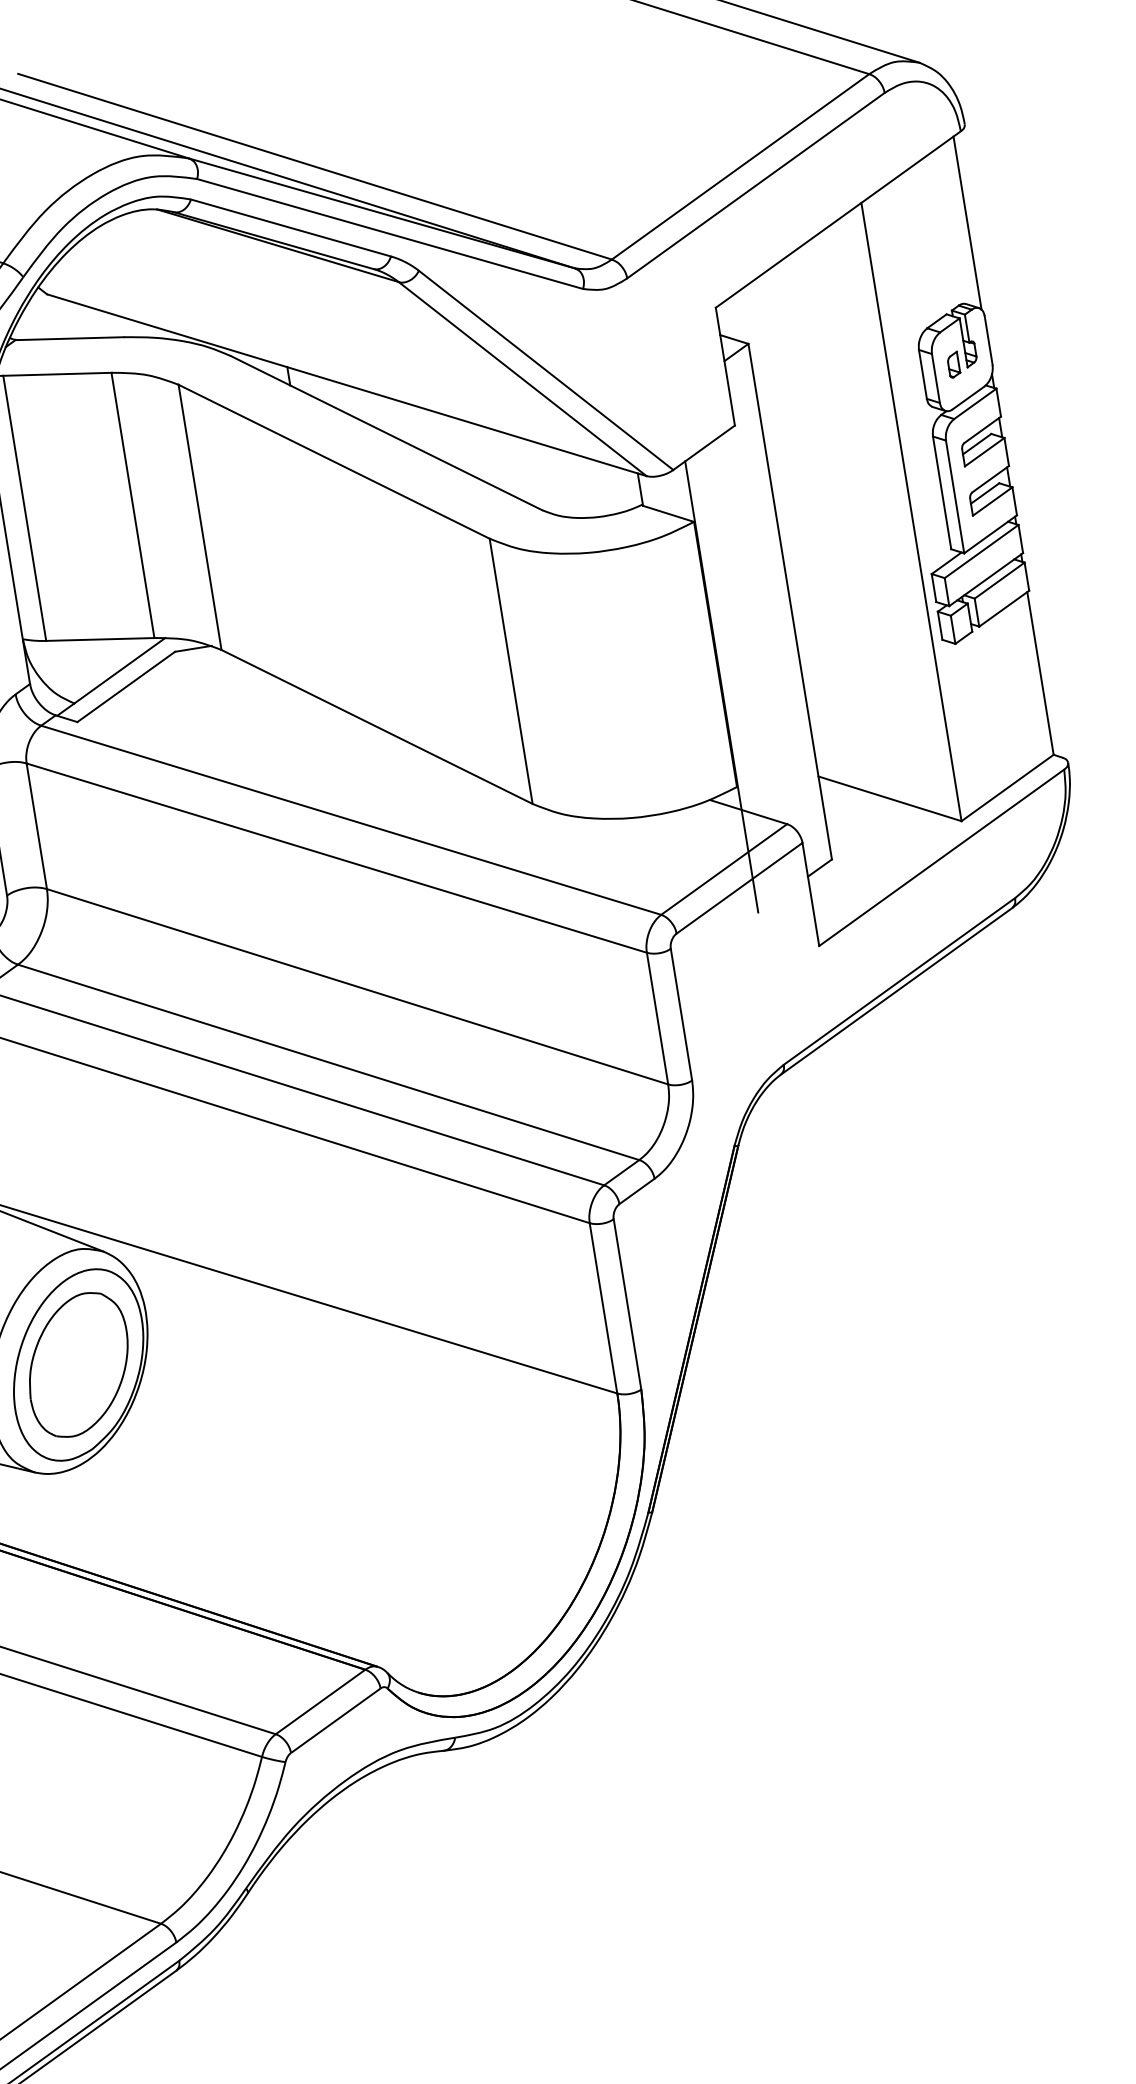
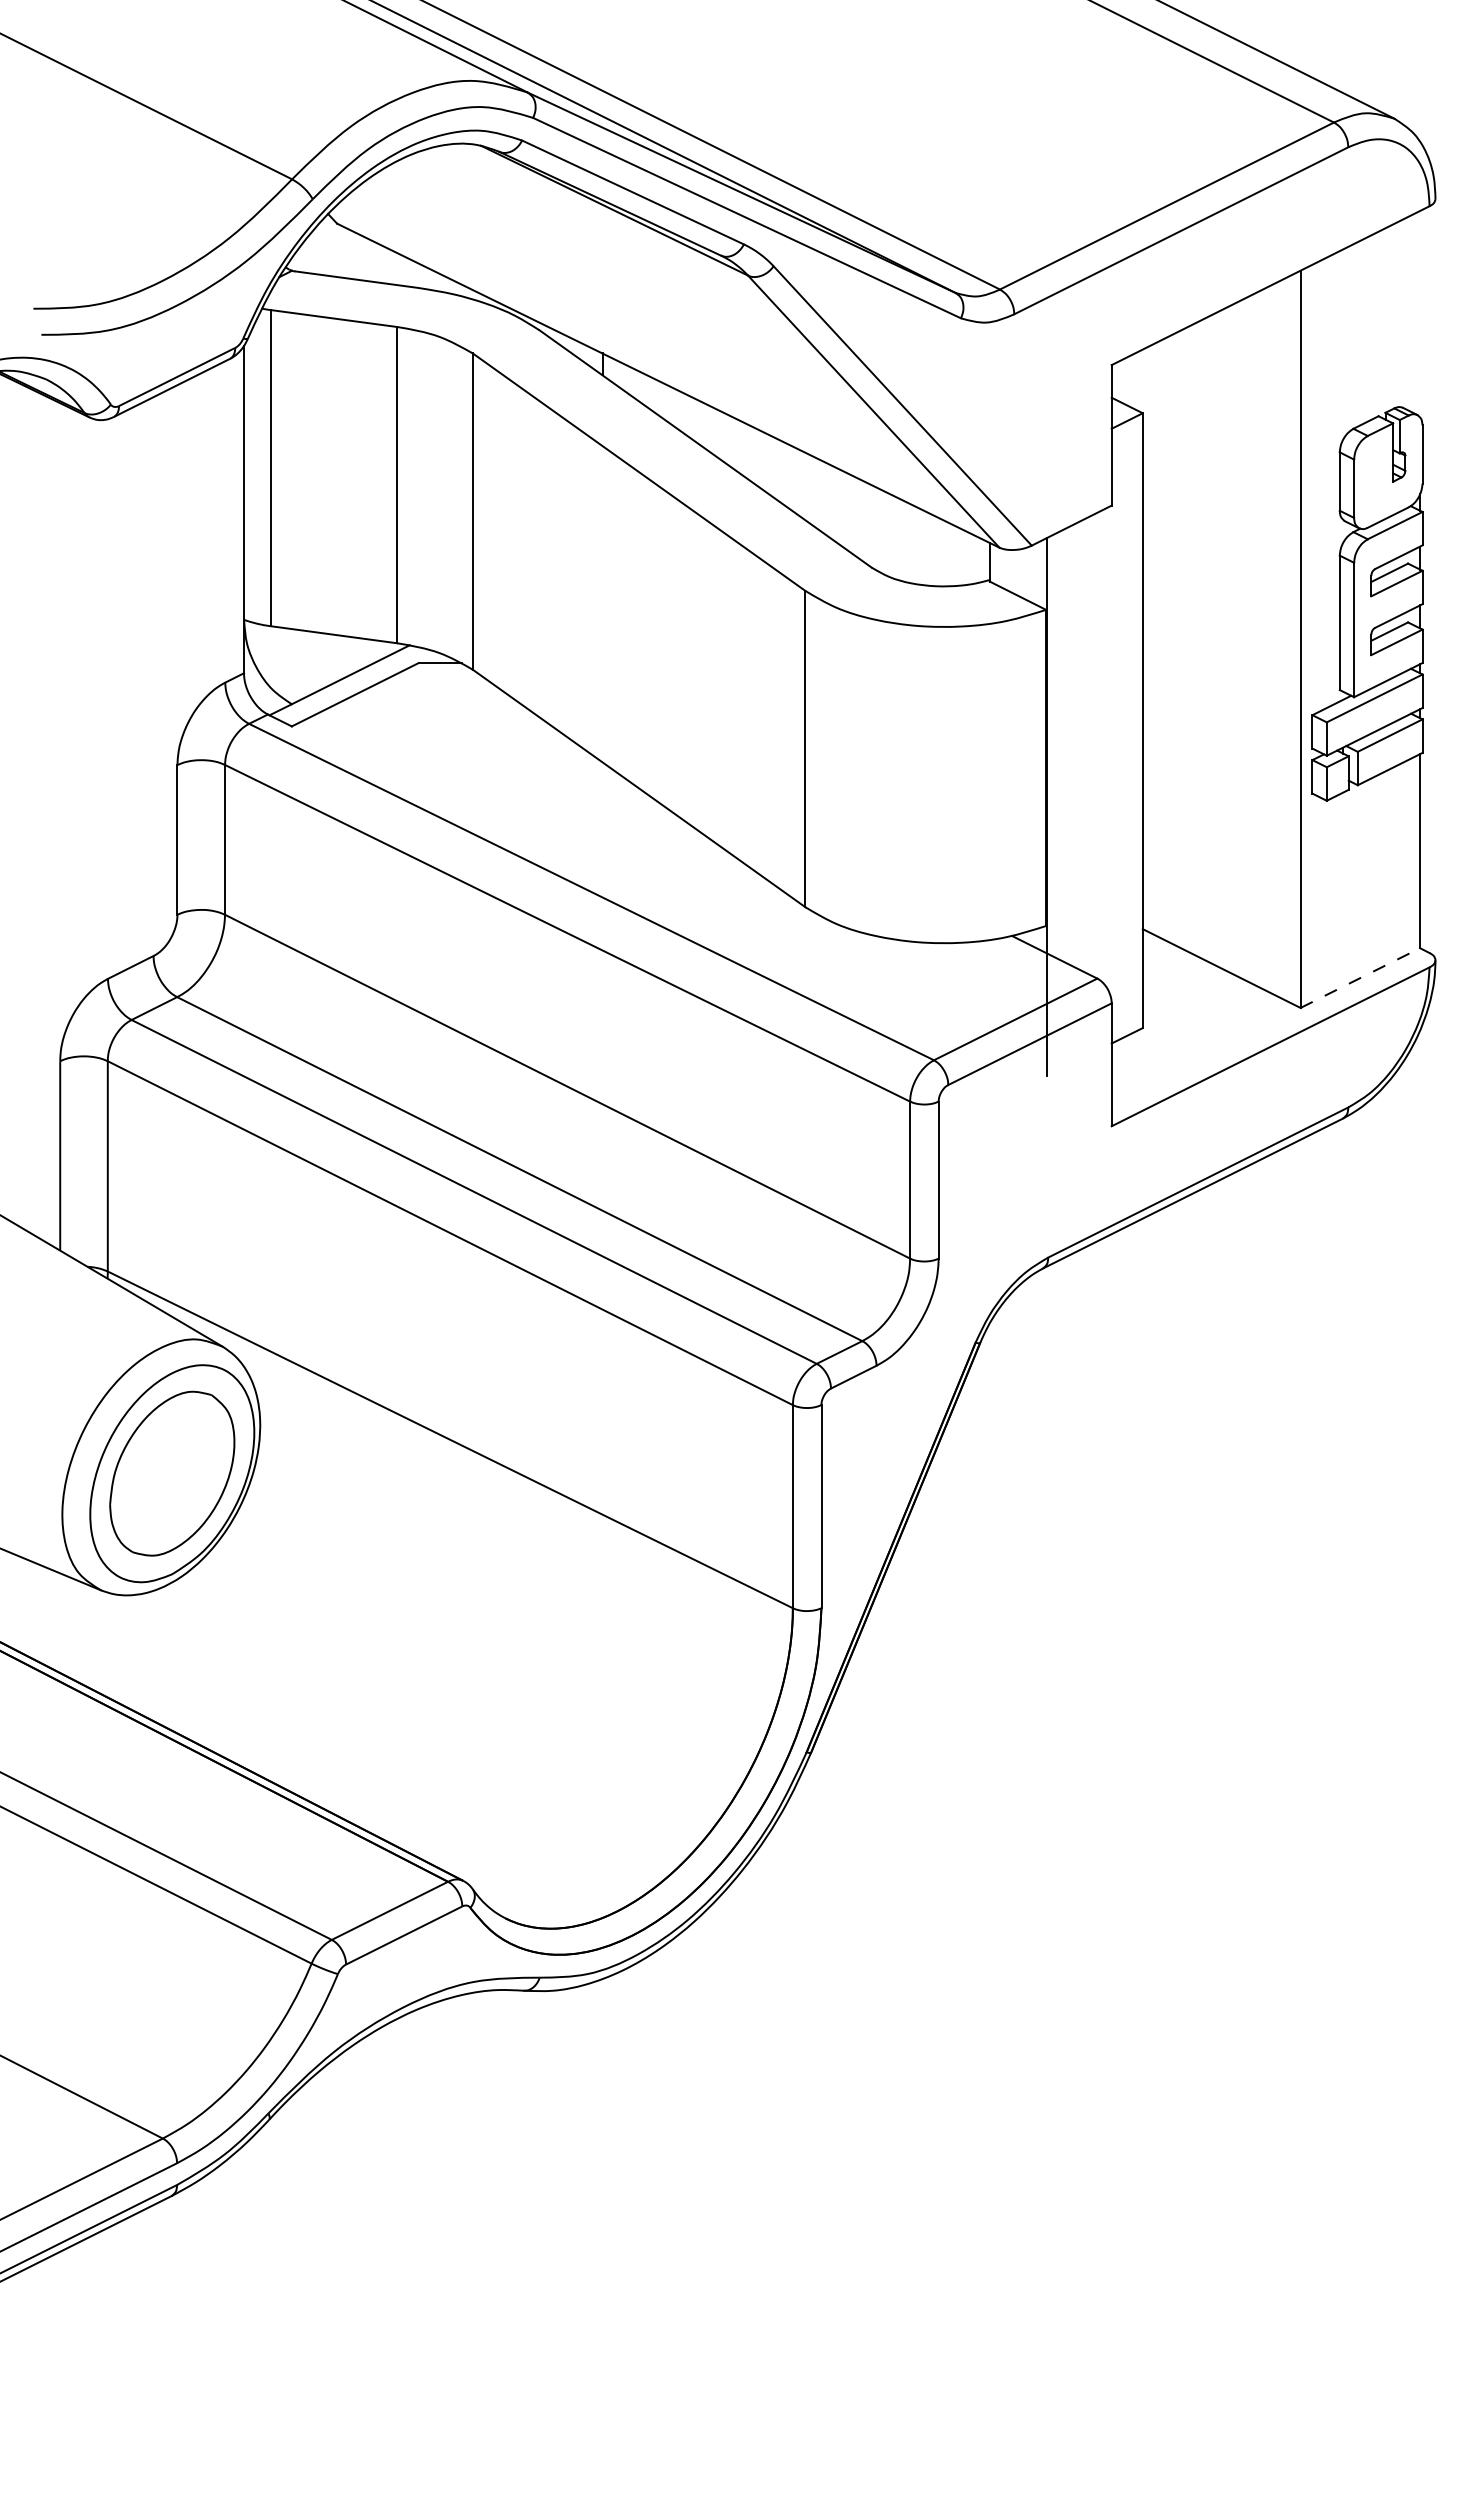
line: (967, 222) -> (1420, 313), removed
part: (953, 364) -> (1377, 475), removed
line: (1007, 788) -> (1360, 978), solid -> dashed

